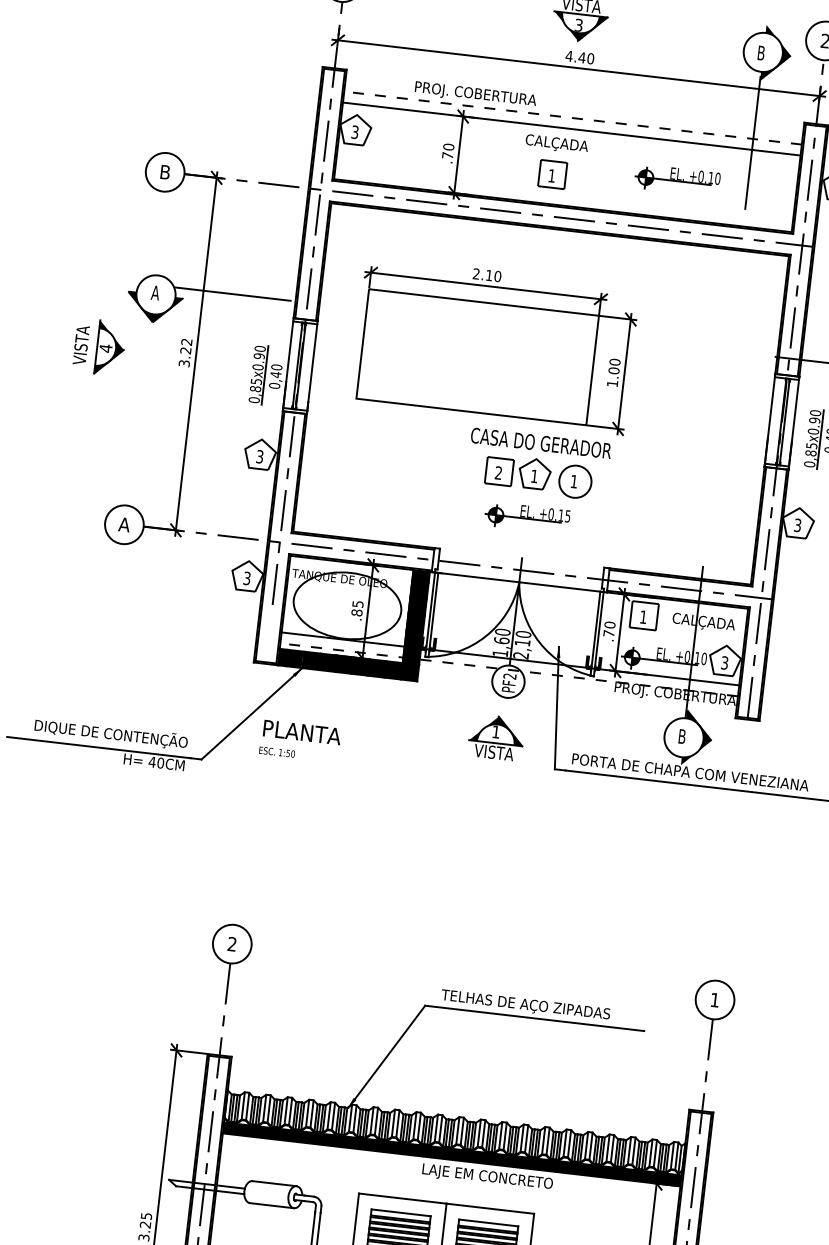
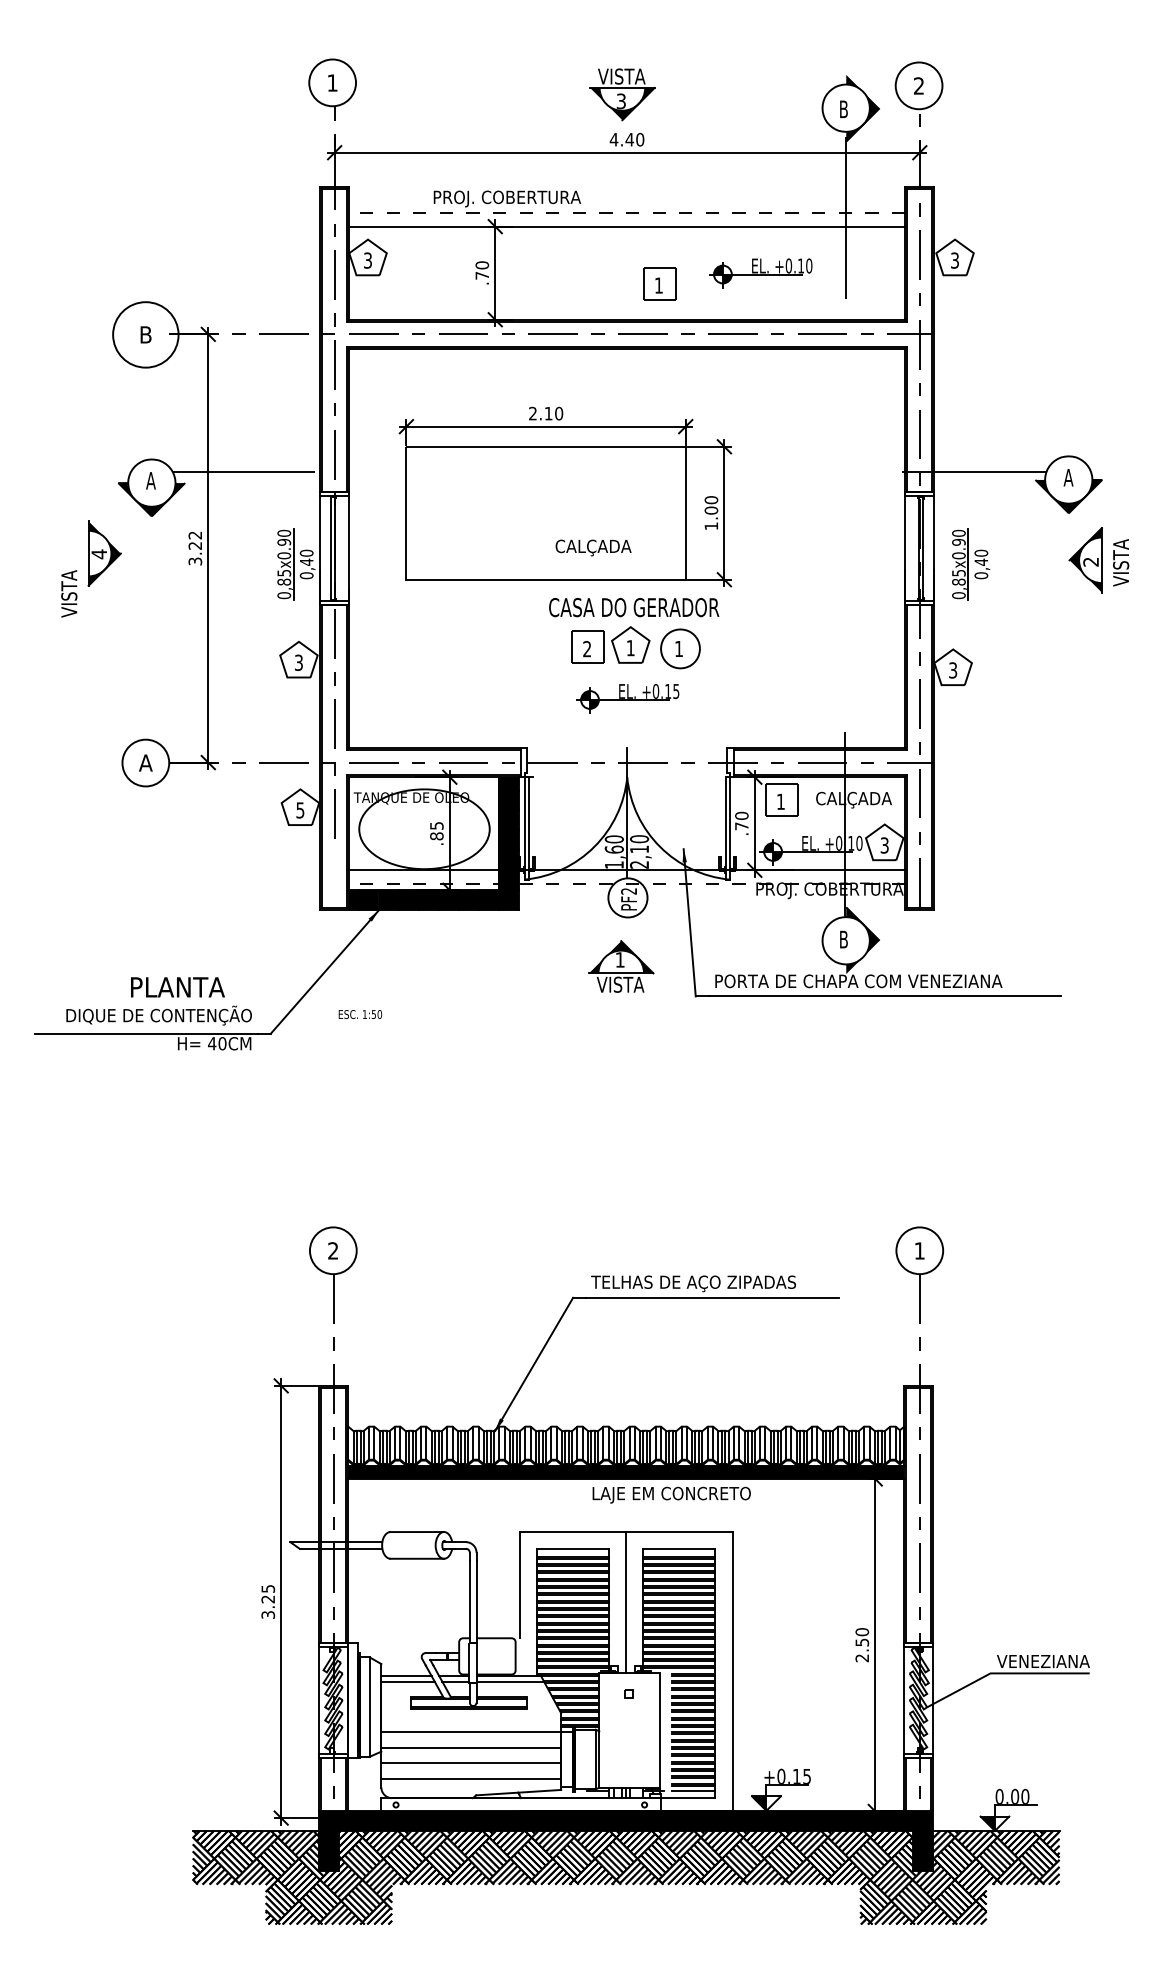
text: (556, 143) -> (593, 547), moved
circle: (164, 171) -> (145, 334), size x1.4
part: (552, 174) -> (659, 283), moved
text: (81, 345) -> (69, 593), moved
text: (247, 577) -> (300, 809), 3 -> 5
line: (518, 582) -> (626, 777), removed
text: (301, 732) -> (177, 987), moved

